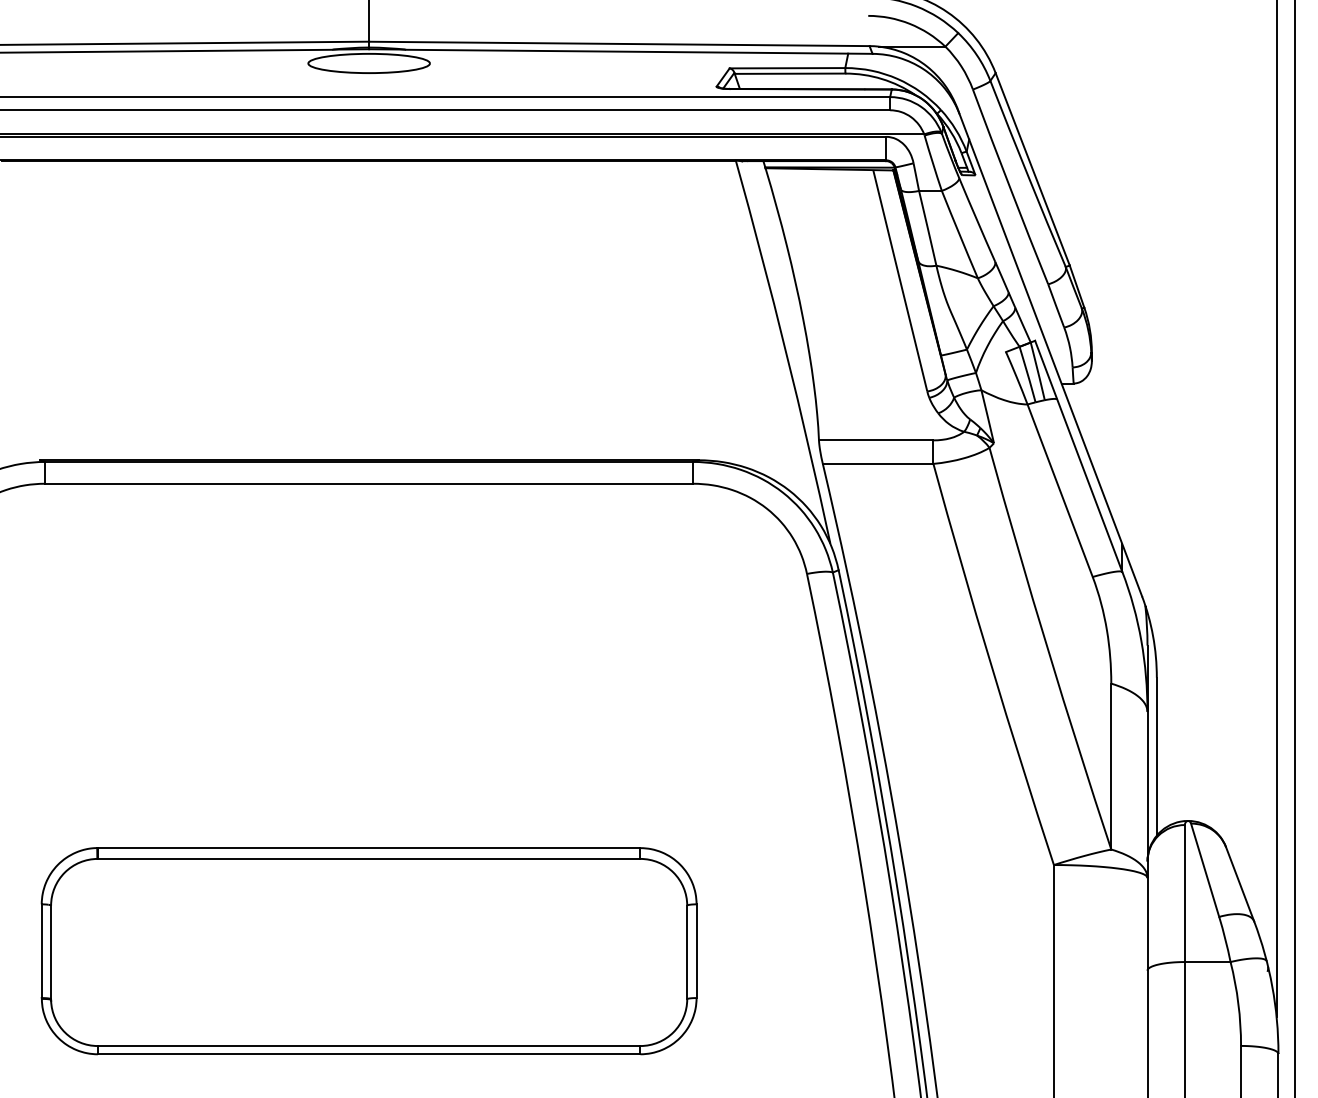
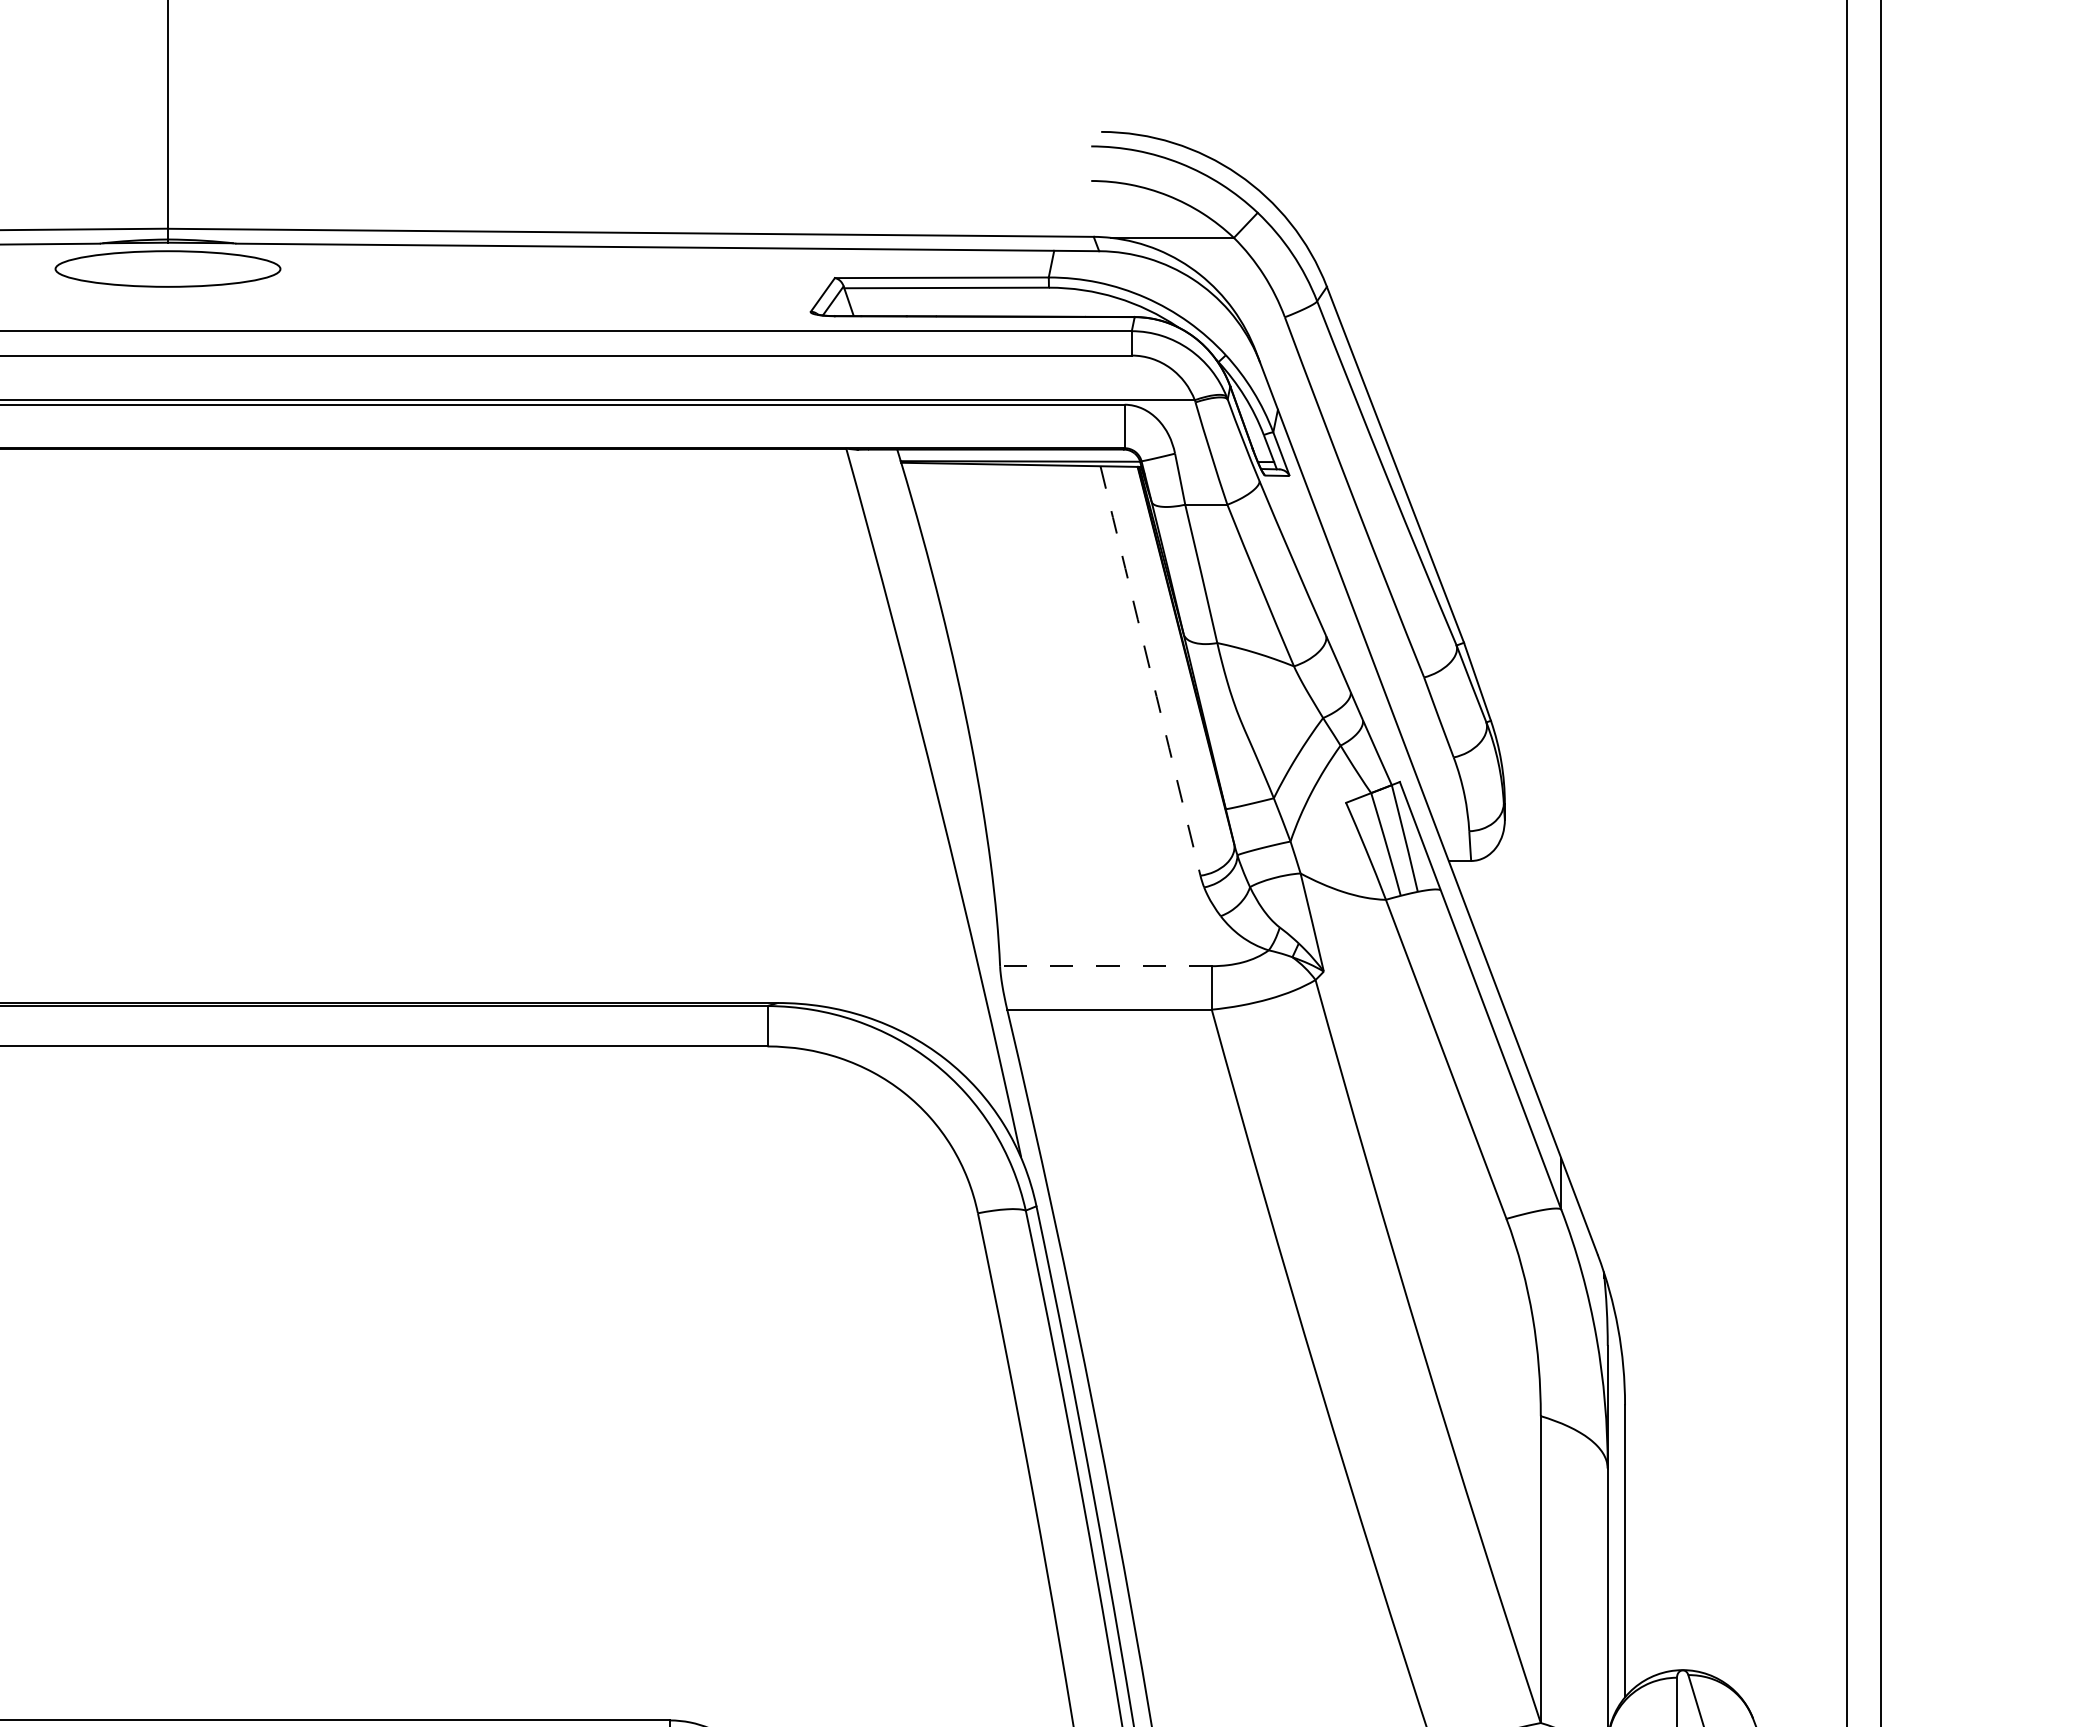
arc: (900, 280) -> (1150, 670), solid -> dashed
line: (875, 440) -> (1104, 966), solid -> dashed

